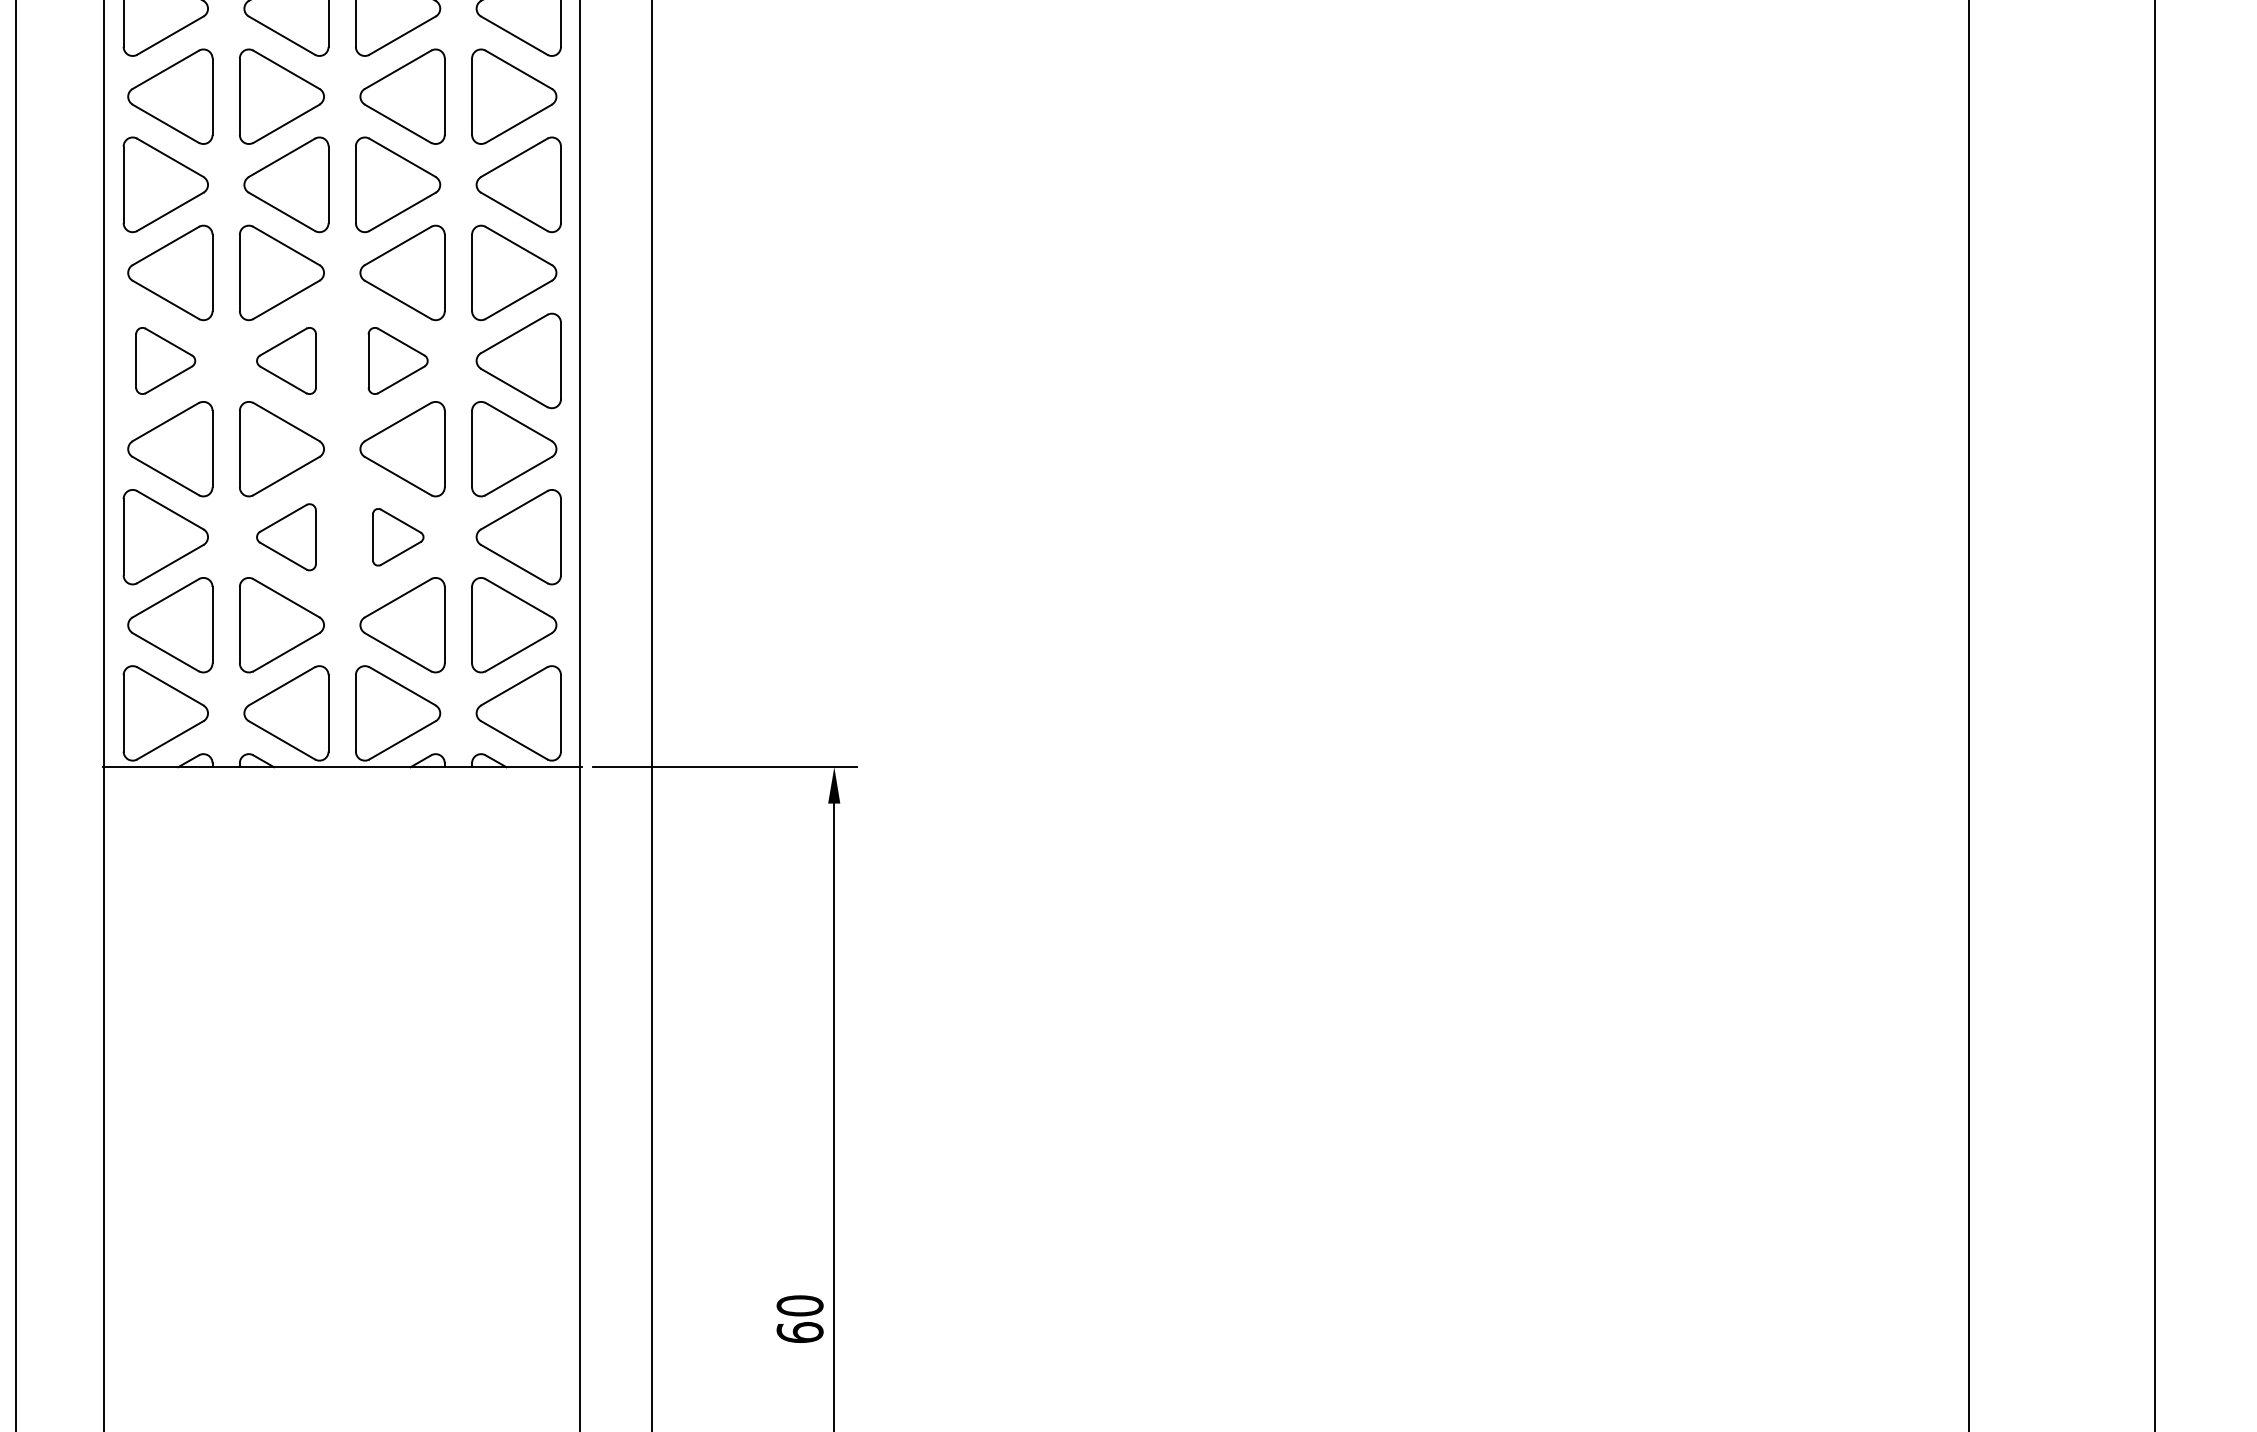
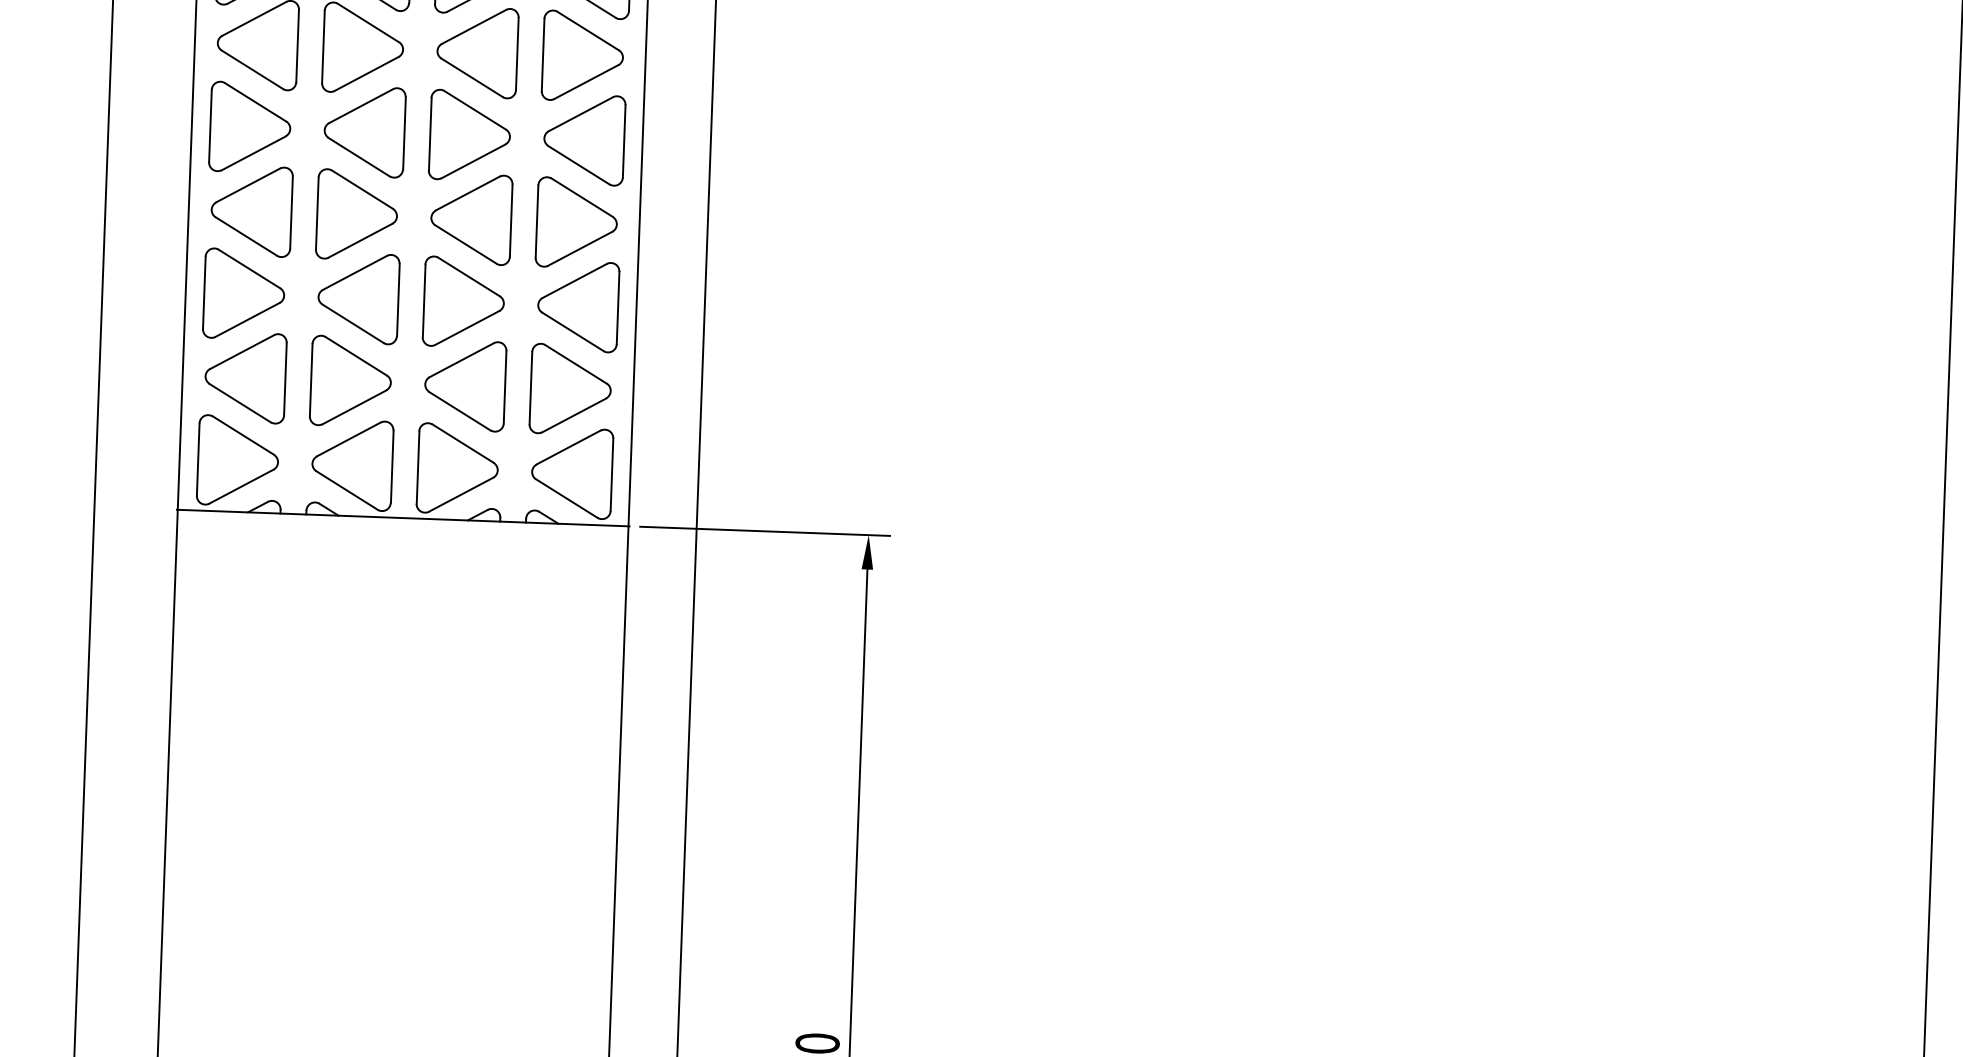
part: (165, 360) -> (250, 127), size x1.43
part: (286, 360) -> (364, 131), size x1.43
part: (398, 360) -> (470, 135), size x1.43
part: (286, 537) -> (358, 298), size x1.43
part: (398, 537) -> (464, 302), size x1.67

